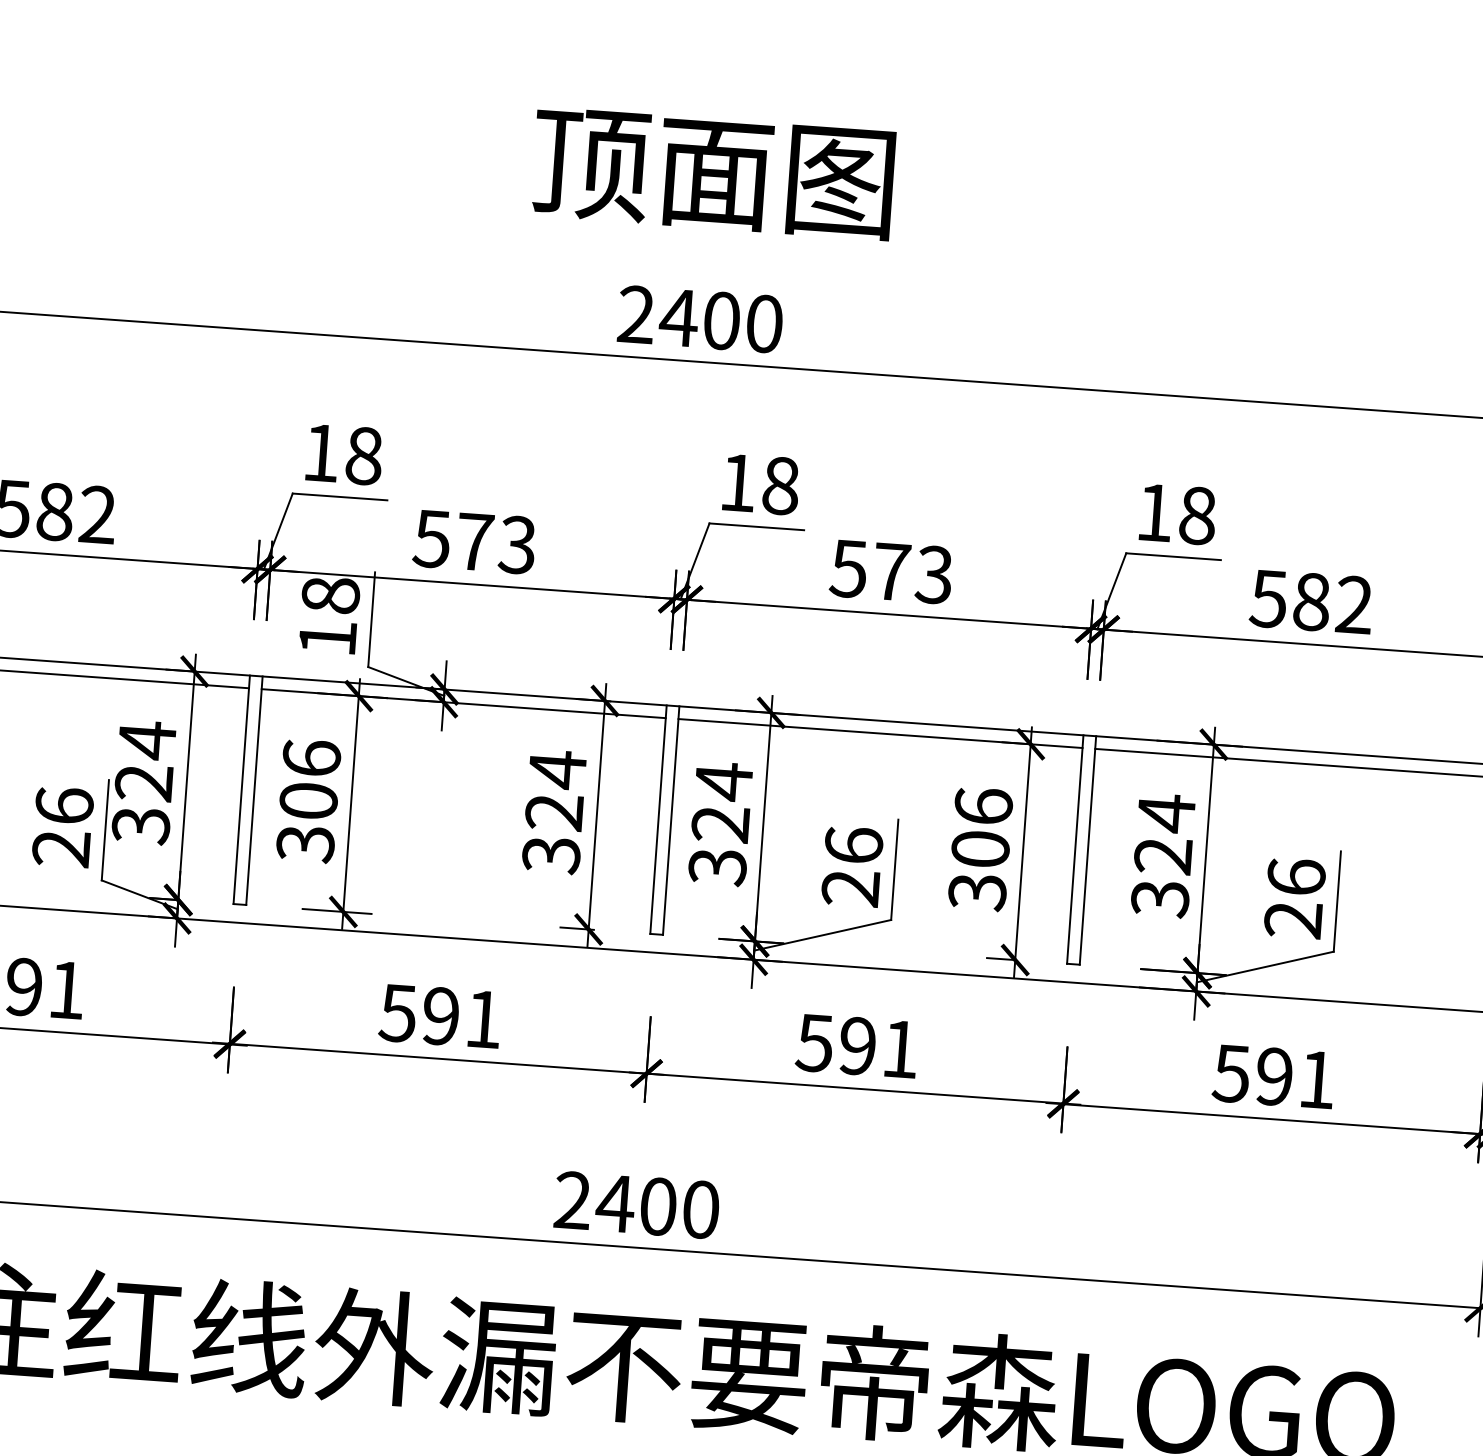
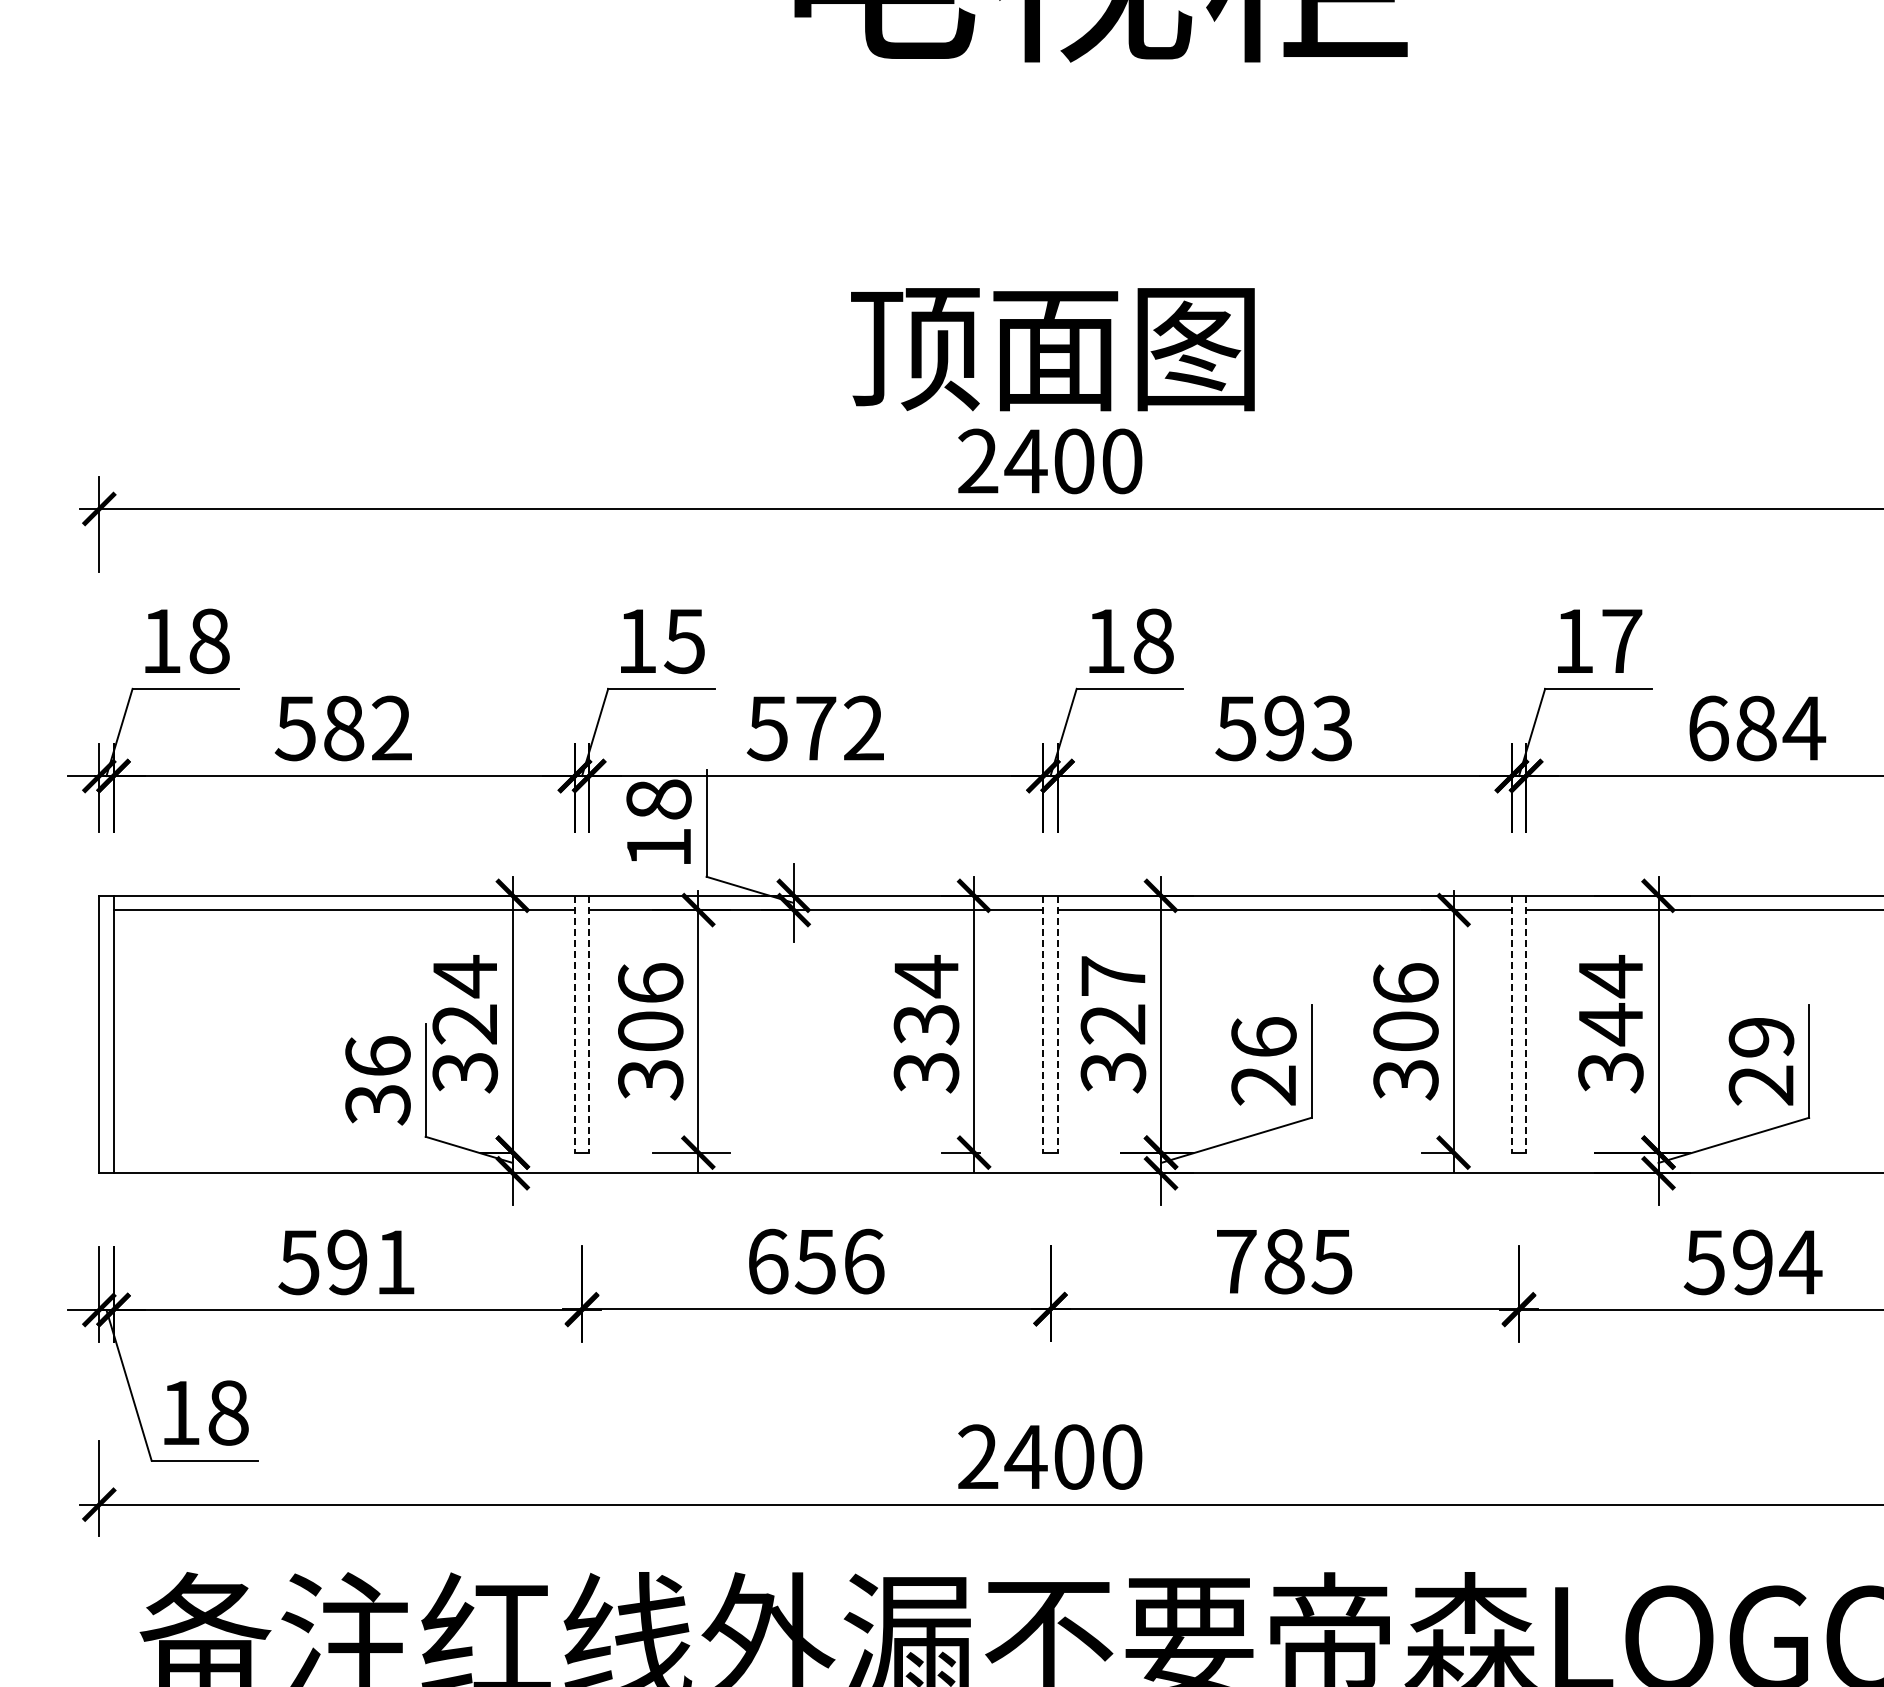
text: (712, 173) -> (1052, 349), moved
text: (363, 456) -> (684, 641), 18 -> 15
text: (1198, 516) -> (1622, 641), 18 -> 17
text: (517, 545) -> (863, 728), 573 -> 572
text: (891, 571) -> (1284, 728), 573 -> 593
text: (1311, 602) -> (1756, 728), 582 -> 684
text: (723, 781) -> (1113, 976), 324 -> 327
line: (241, 790) -> (574, 1024), solid -> dashed
line: (254, 790) -> (589, 1024), solid -> dashed
text: (554, 812) -> (926, 1024), 324 -> 334
line: (658, 819) -> (1043, 1024), solid -> dashed
line: (671, 820) -> (1057, 1024), solid -> dashed
text: (60, 848) -> (377, 1104), 26 -> 36
line: (1074, 849) -> (1511, 1024), solid -> dashed
line: (1088, 850) -> (1526, 1024), solid -> dashed
text: (1162, 856) -> (1610, 1024), 324 -> 344
text: (1296, 877) -> (1761, 1037), 26 -> 29
text: (440, 1016) -> (815, 1261), 591 -> 656
text: (856, 1046) -> (1283, 1261), 591 -> 785
text: (1316, 1079) -> (1800, 1262), 591 -> 594

